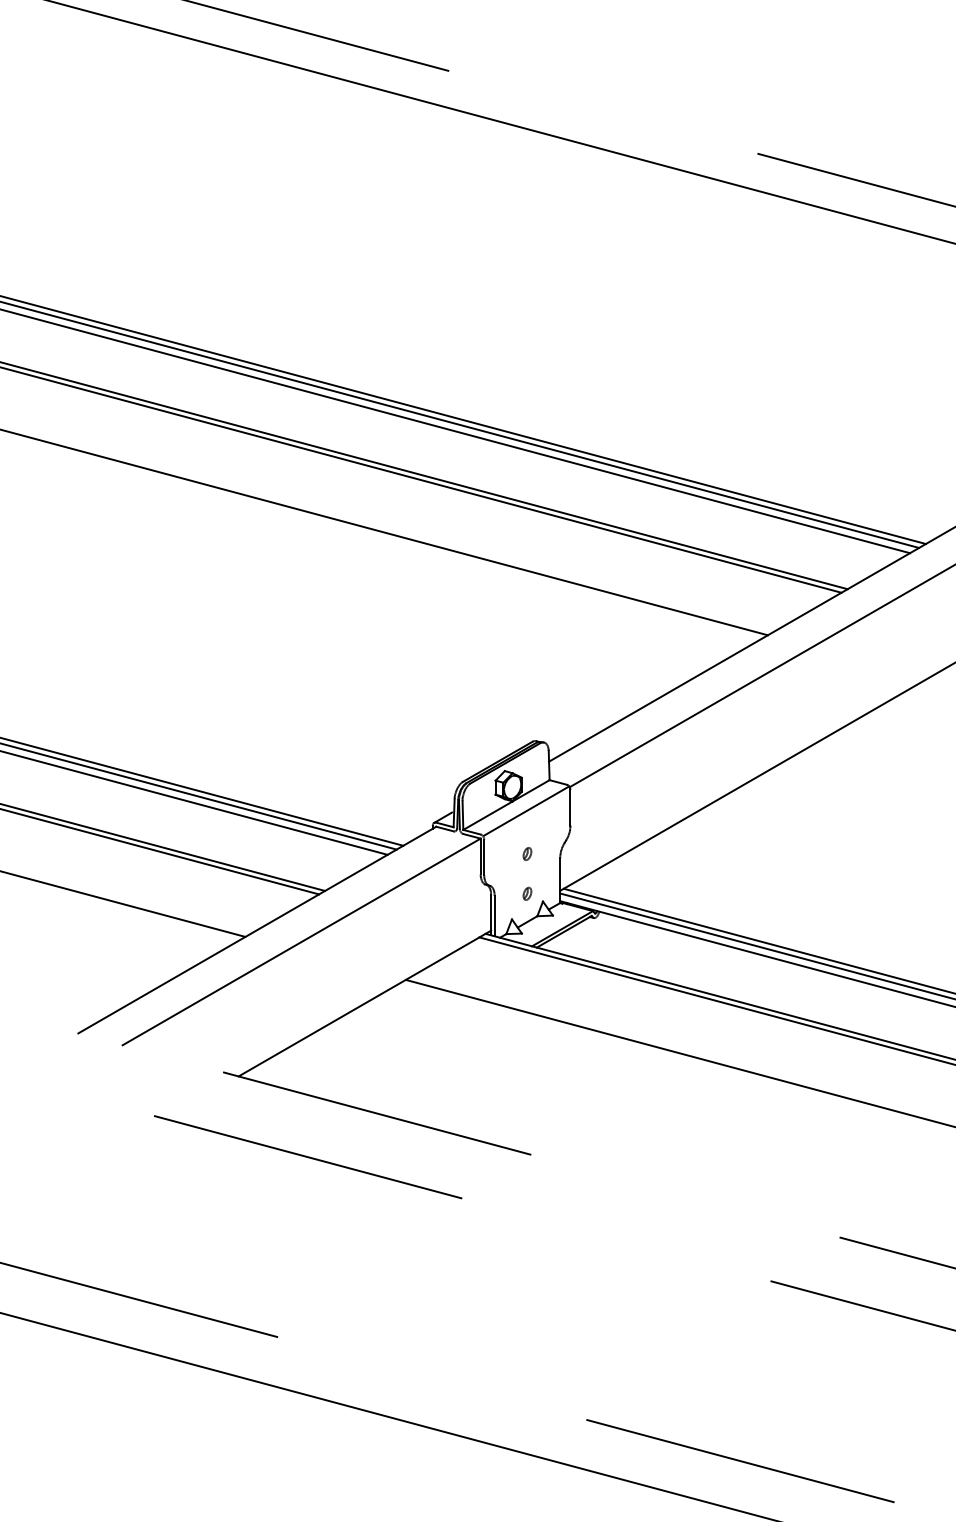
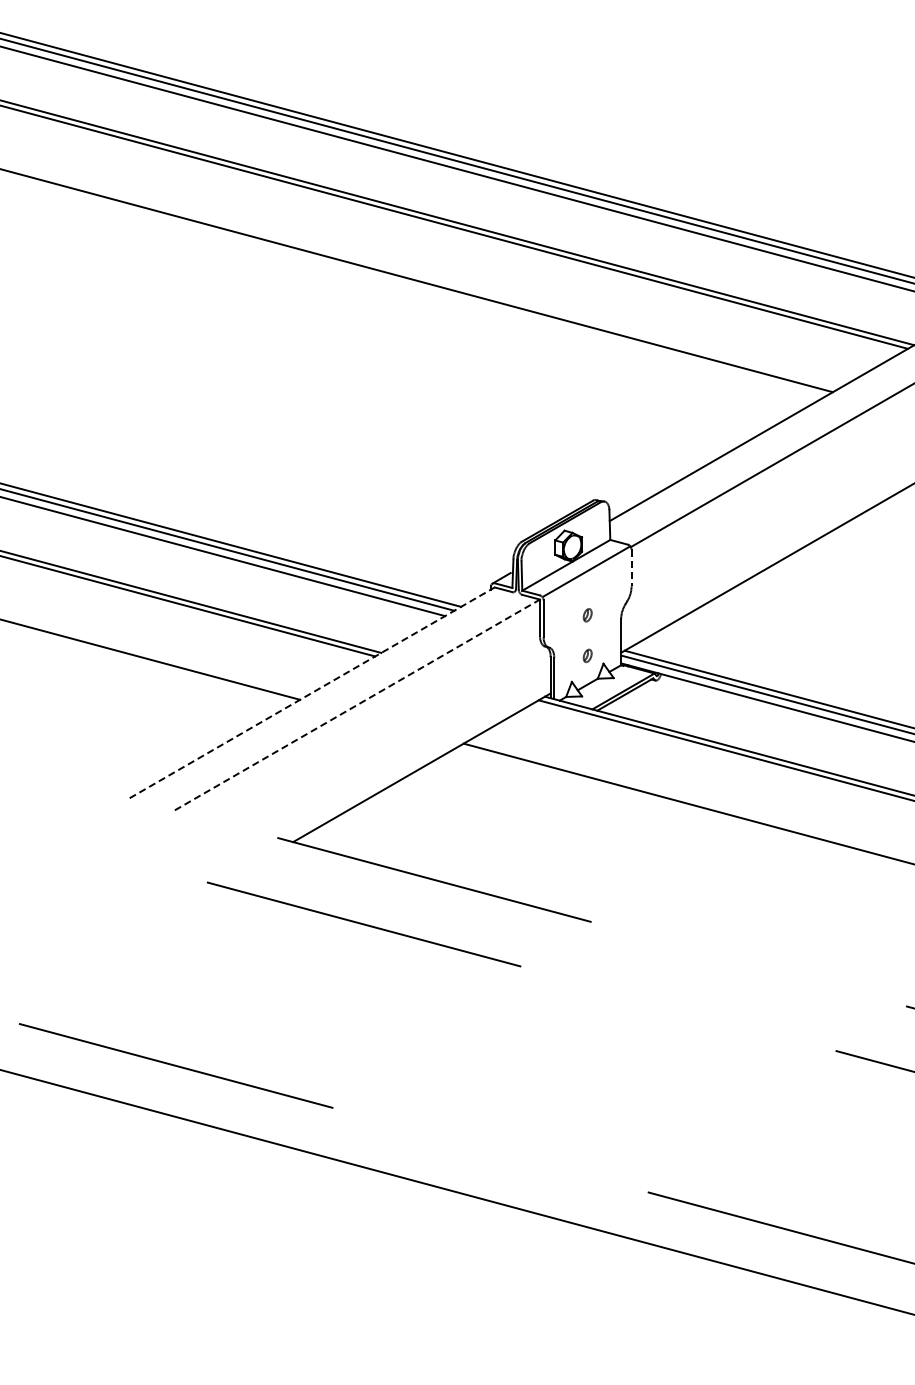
line: (570, 808) -> (631, 568), solid -> dashed
line: (257, 930) -> (312, 693), solid -> dashed
line: (301, 941) -> (357, 704), solid -> dashed

